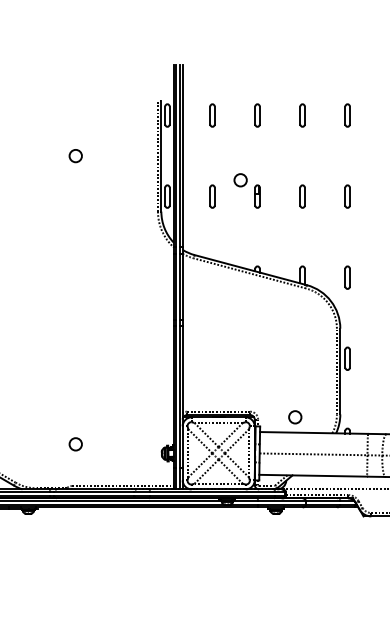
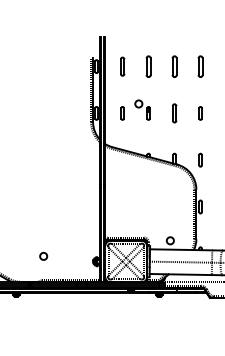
part: (212, 115) -> (122, 66), size x1.4
part: (257, 115) -> (148, 66), size x1.6
part: (302, 115) -> (174, 66), size x1.6
part: (347, 115) -> (200, 66), size x1.6
circle: (75, 155) -> (43, 89), removed
part: (302, 196) -> (174, 113), size x1.4

